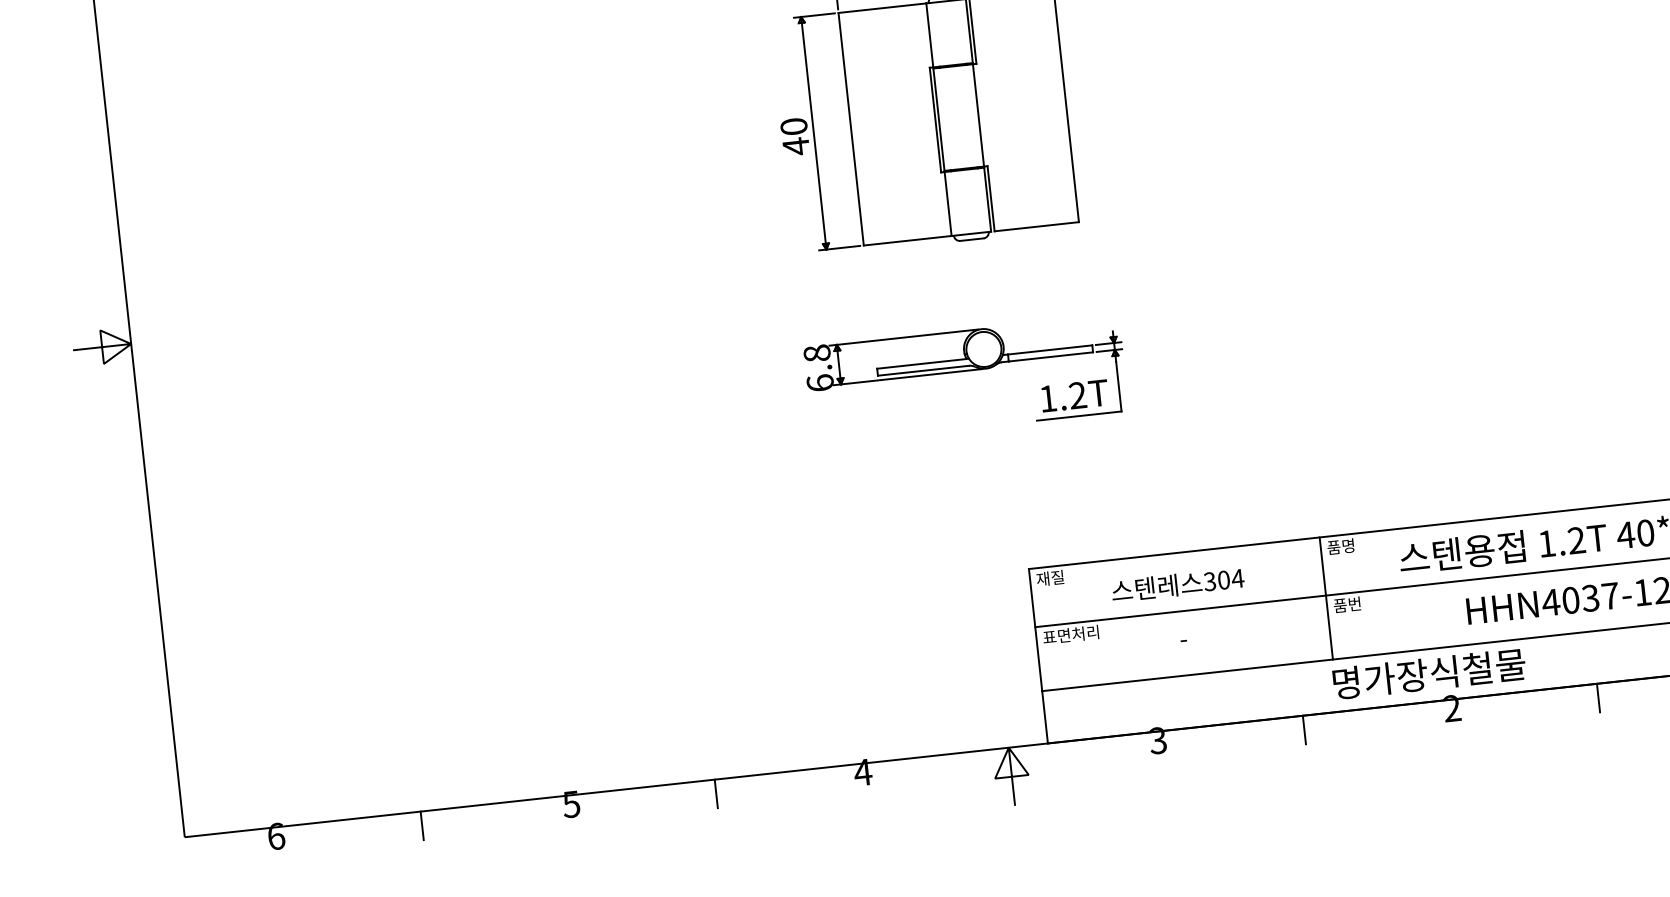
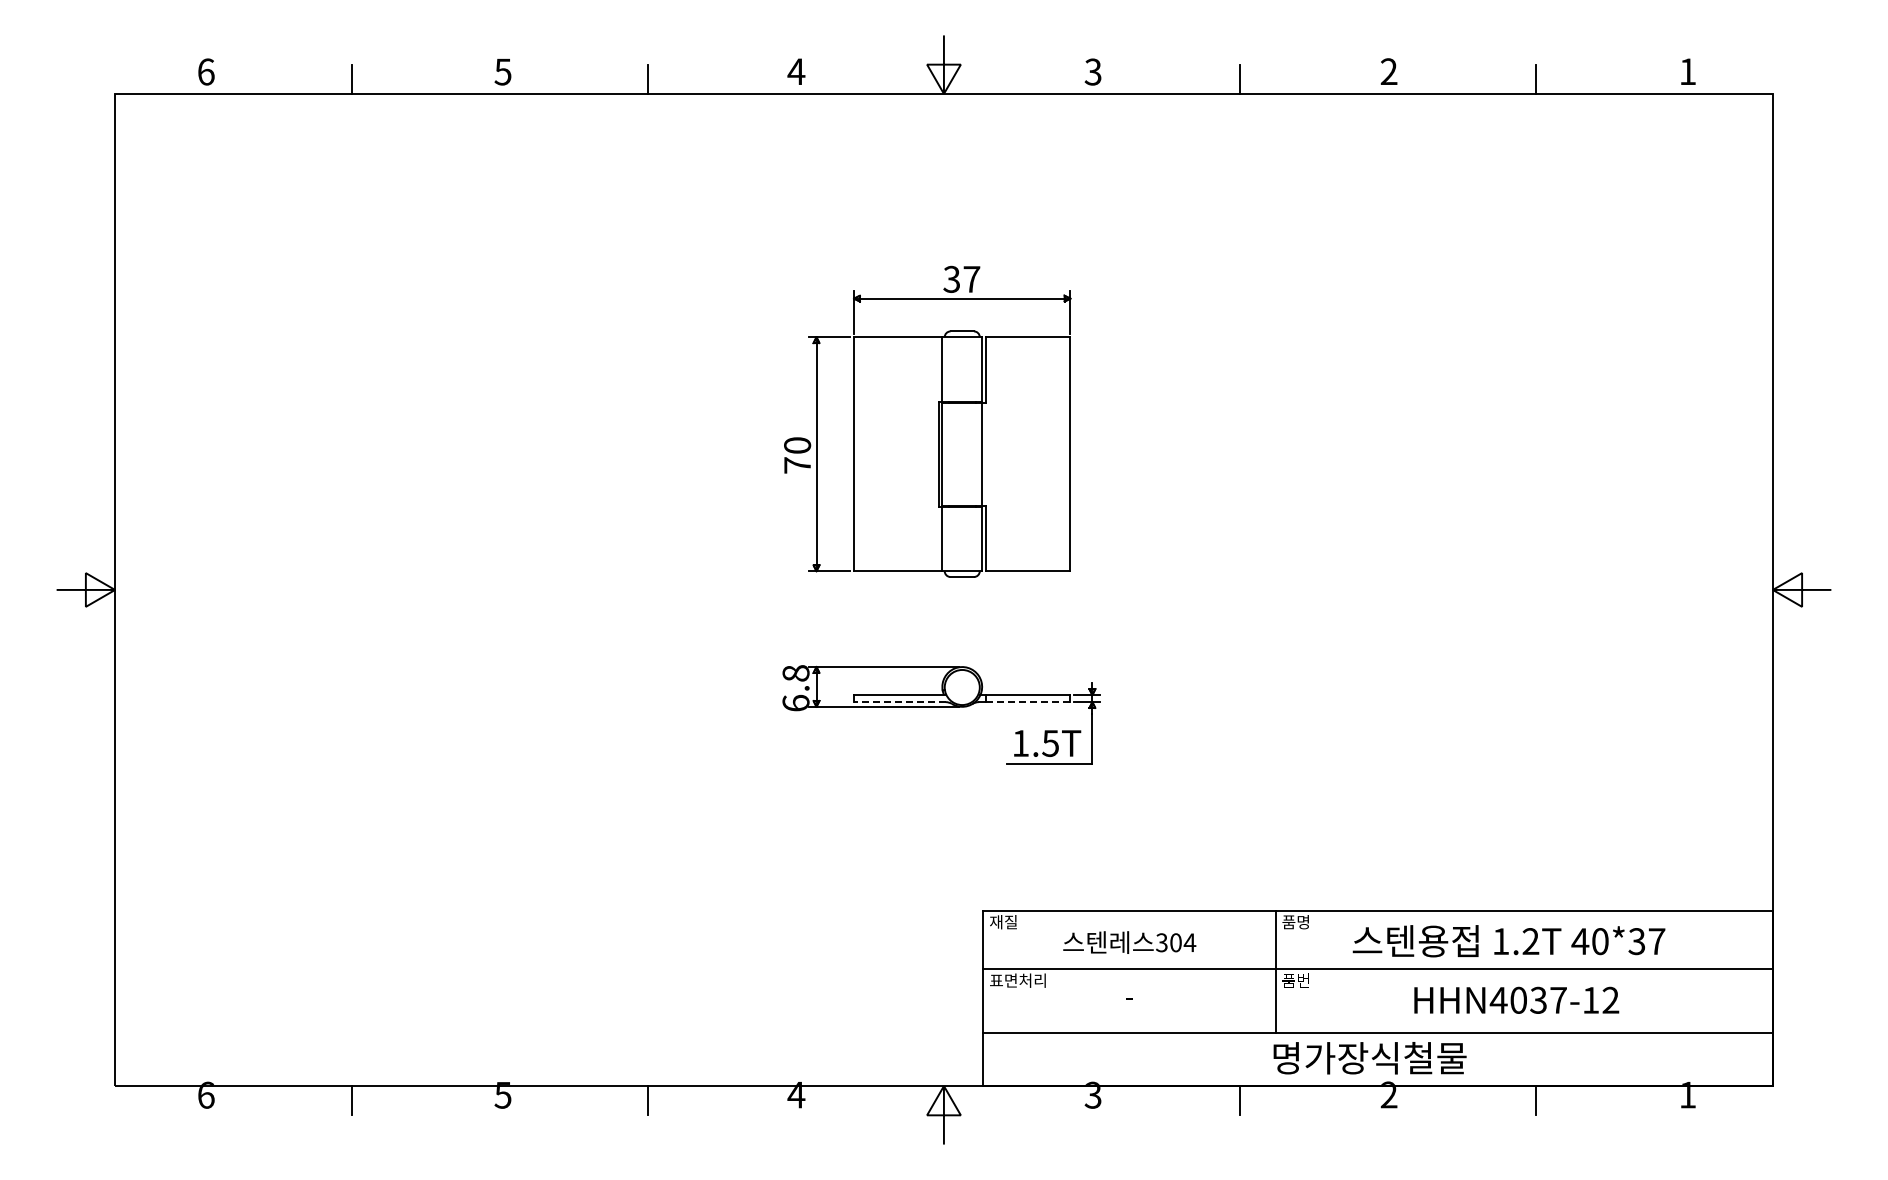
text: (796, 146) -> (797, 465), 40 -> 70
line: (1050, 357) -> (1027, 702), solid -> dashed
line: (923, 371) -> (899, 702), solid -> dashed
text: (1077, 395) -> (1050, 743), 1.2T -> 1.5T

